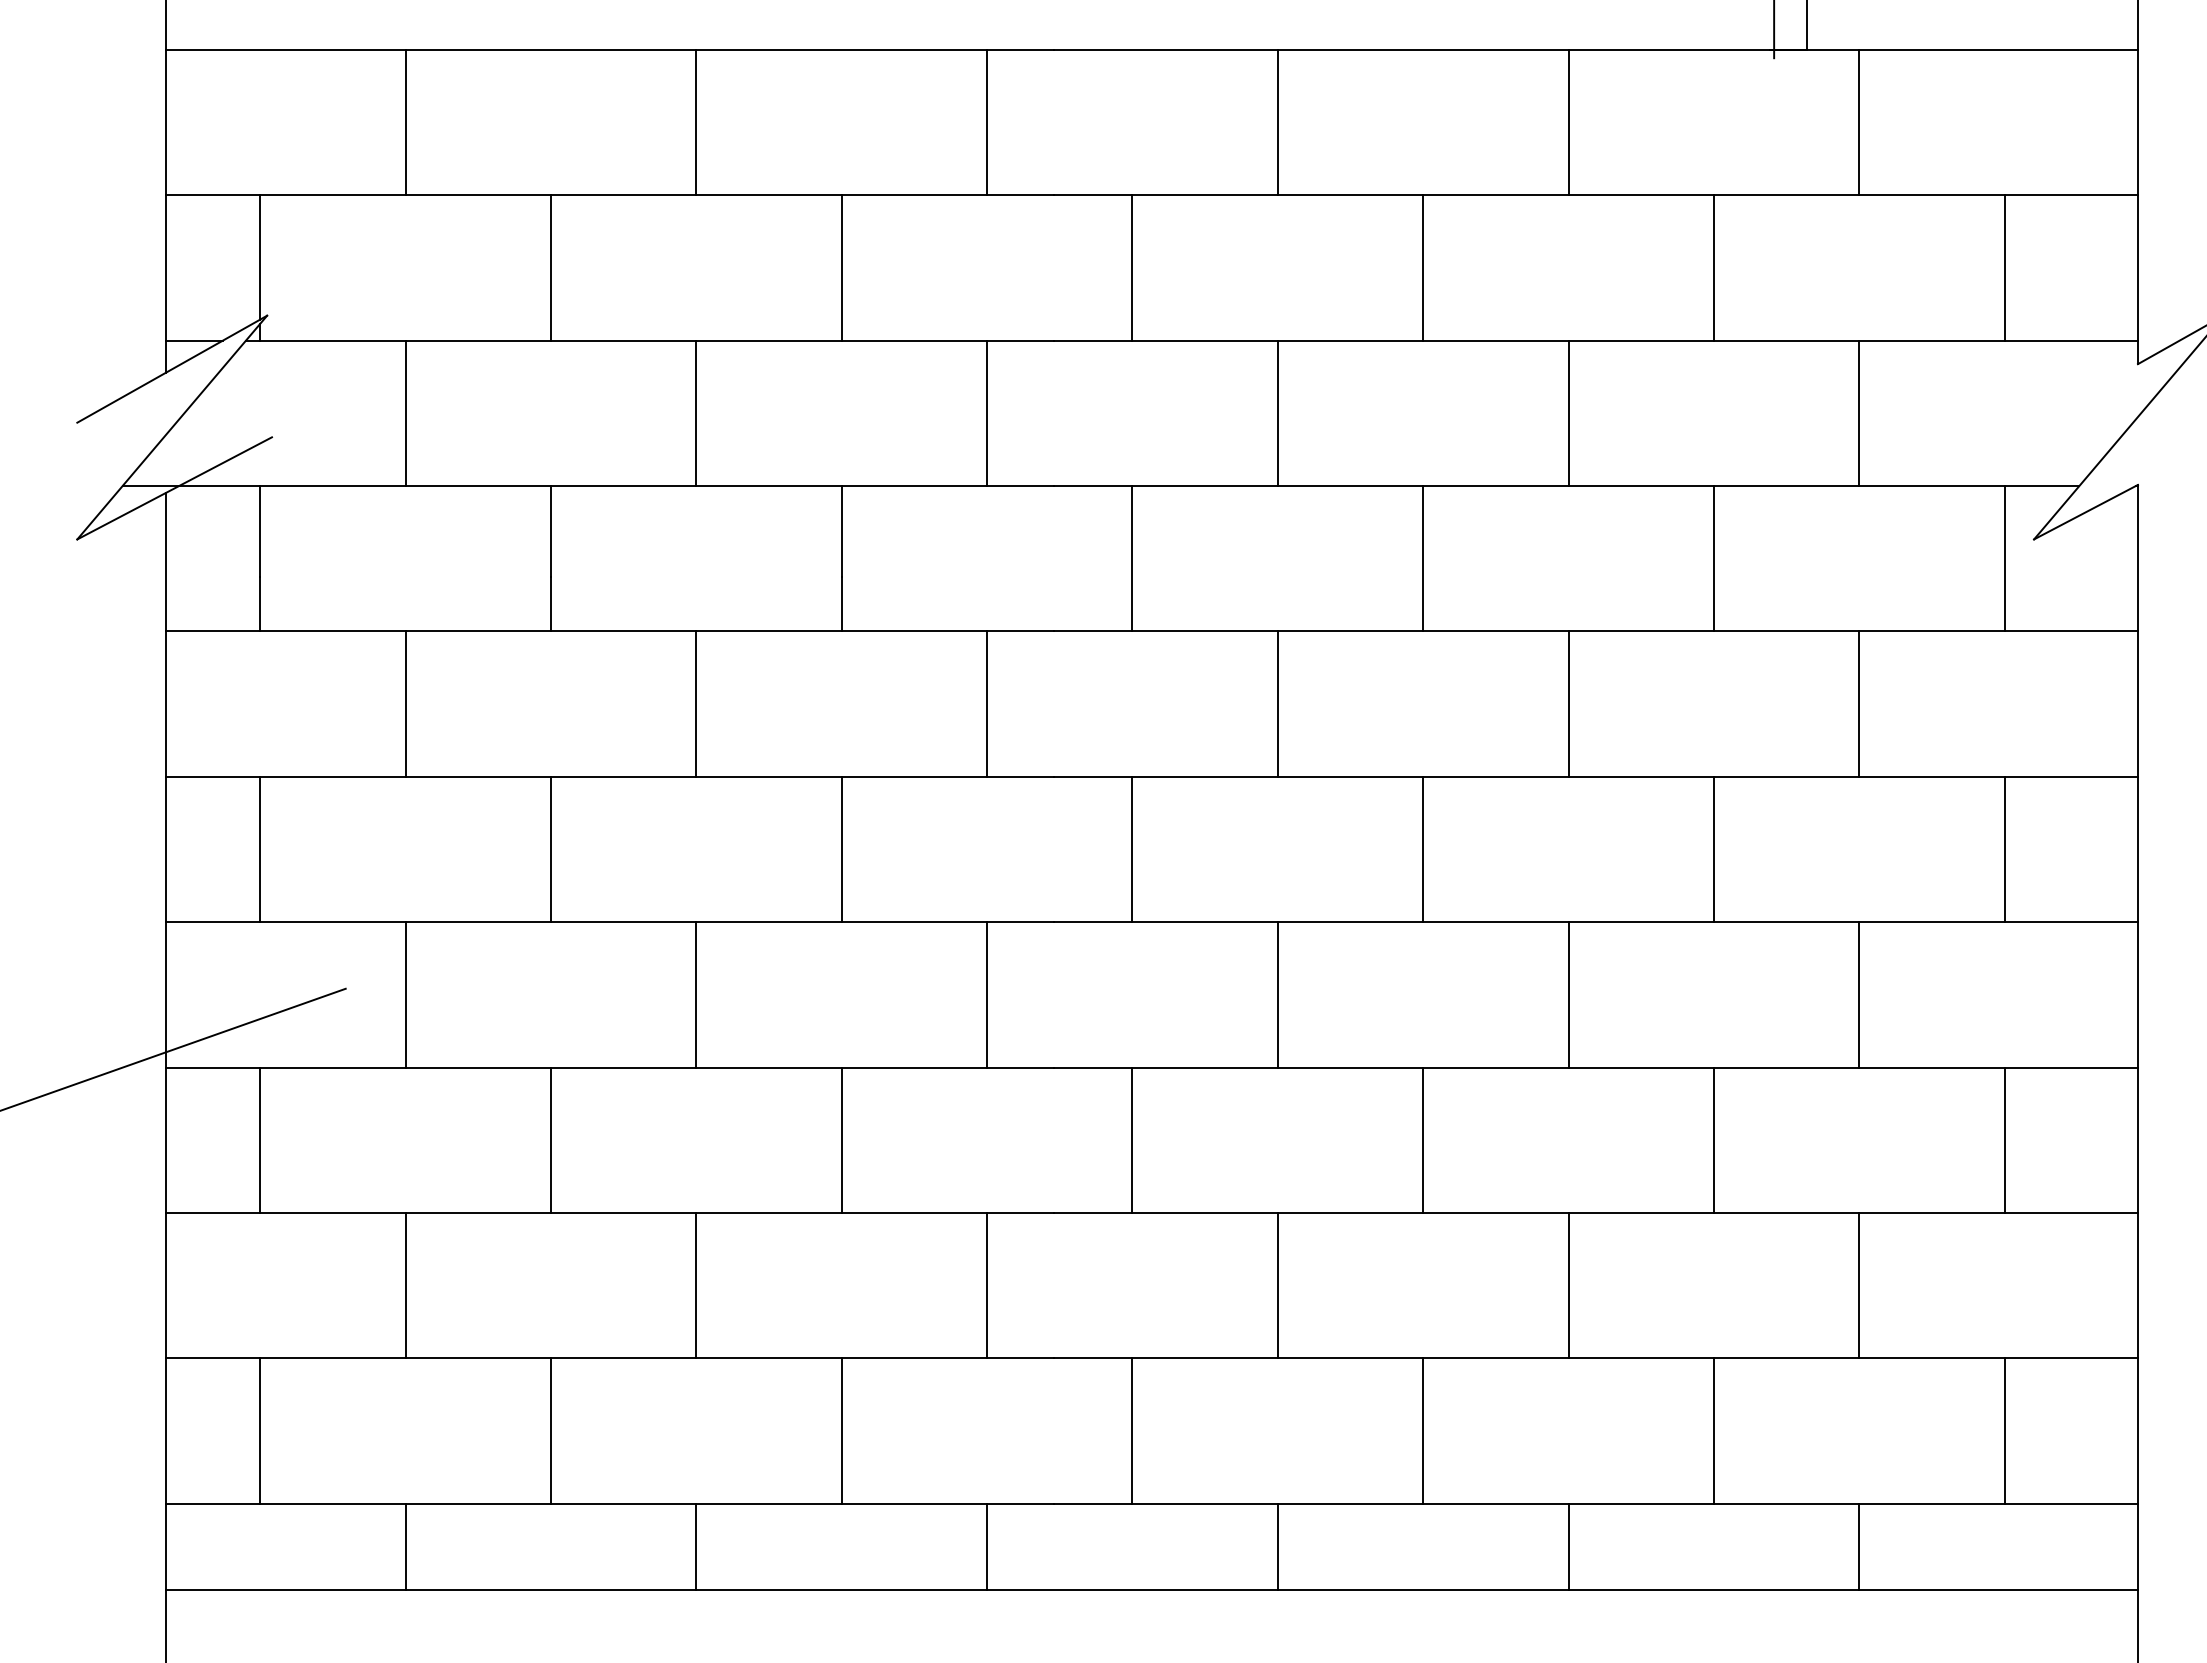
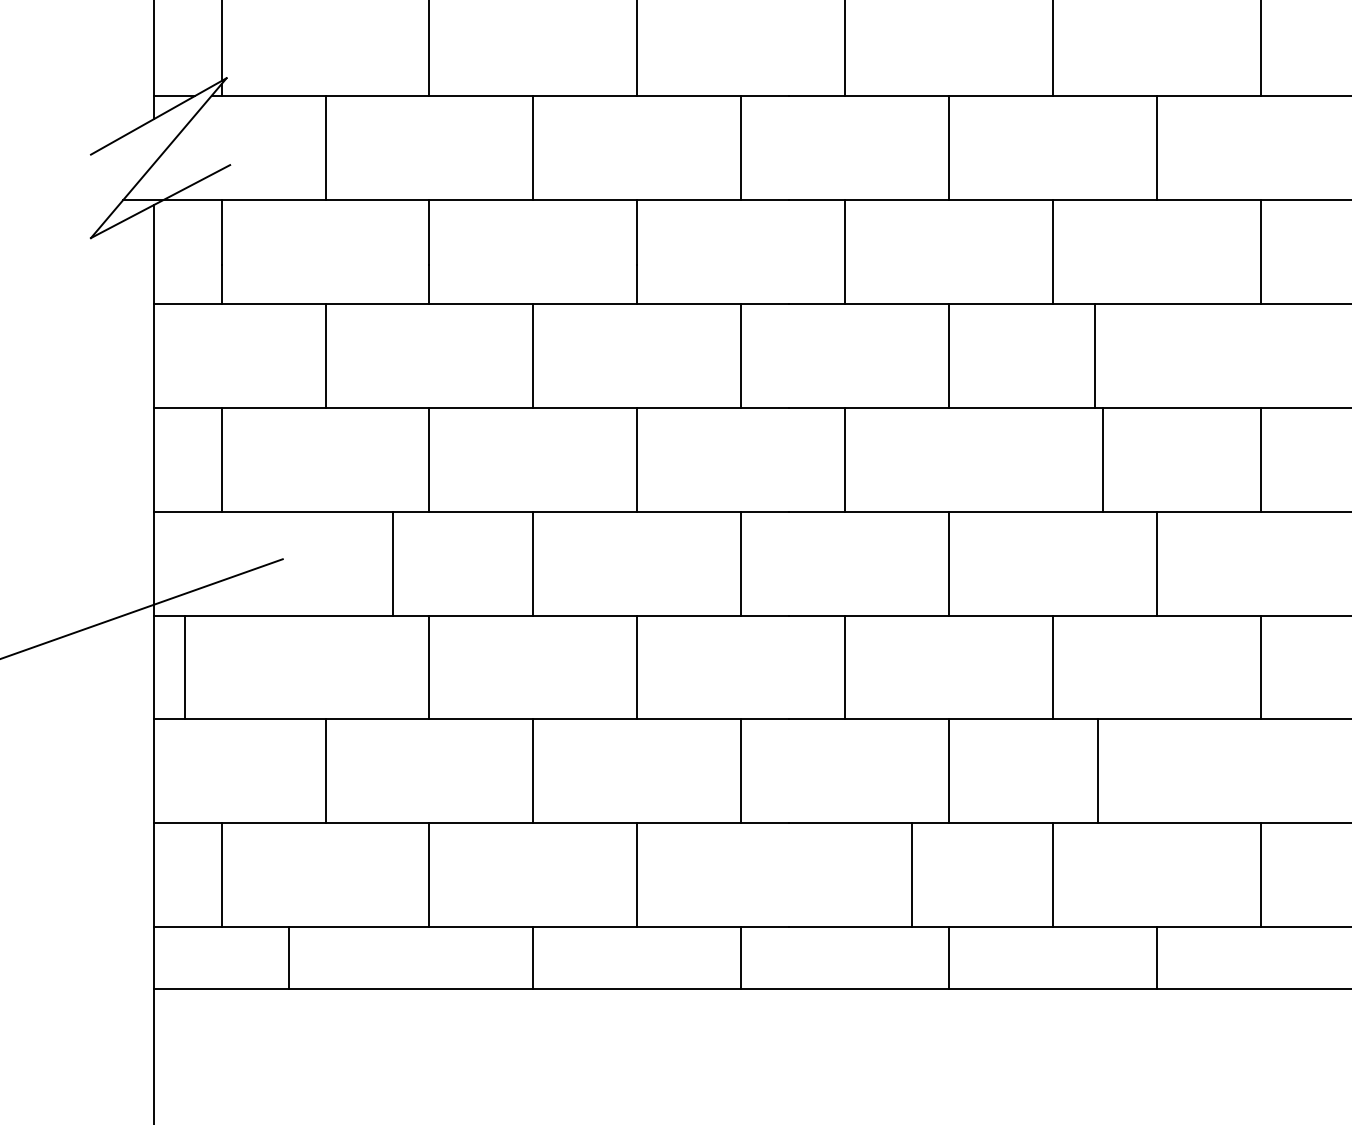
line: (1568, 703) -> (1094, 355), moved
line: (1423, 849) -> (1103, 459), moved
line: (405, 994) -> (393, 563), moved
line: (260, 1139) -> (184, 666), moved
line: (1568, 1285) -> (1098, 771), moved
line: (1132, 1430) -> (911, 874), moved
line: (405, 1546) -> (289, 957), moved

